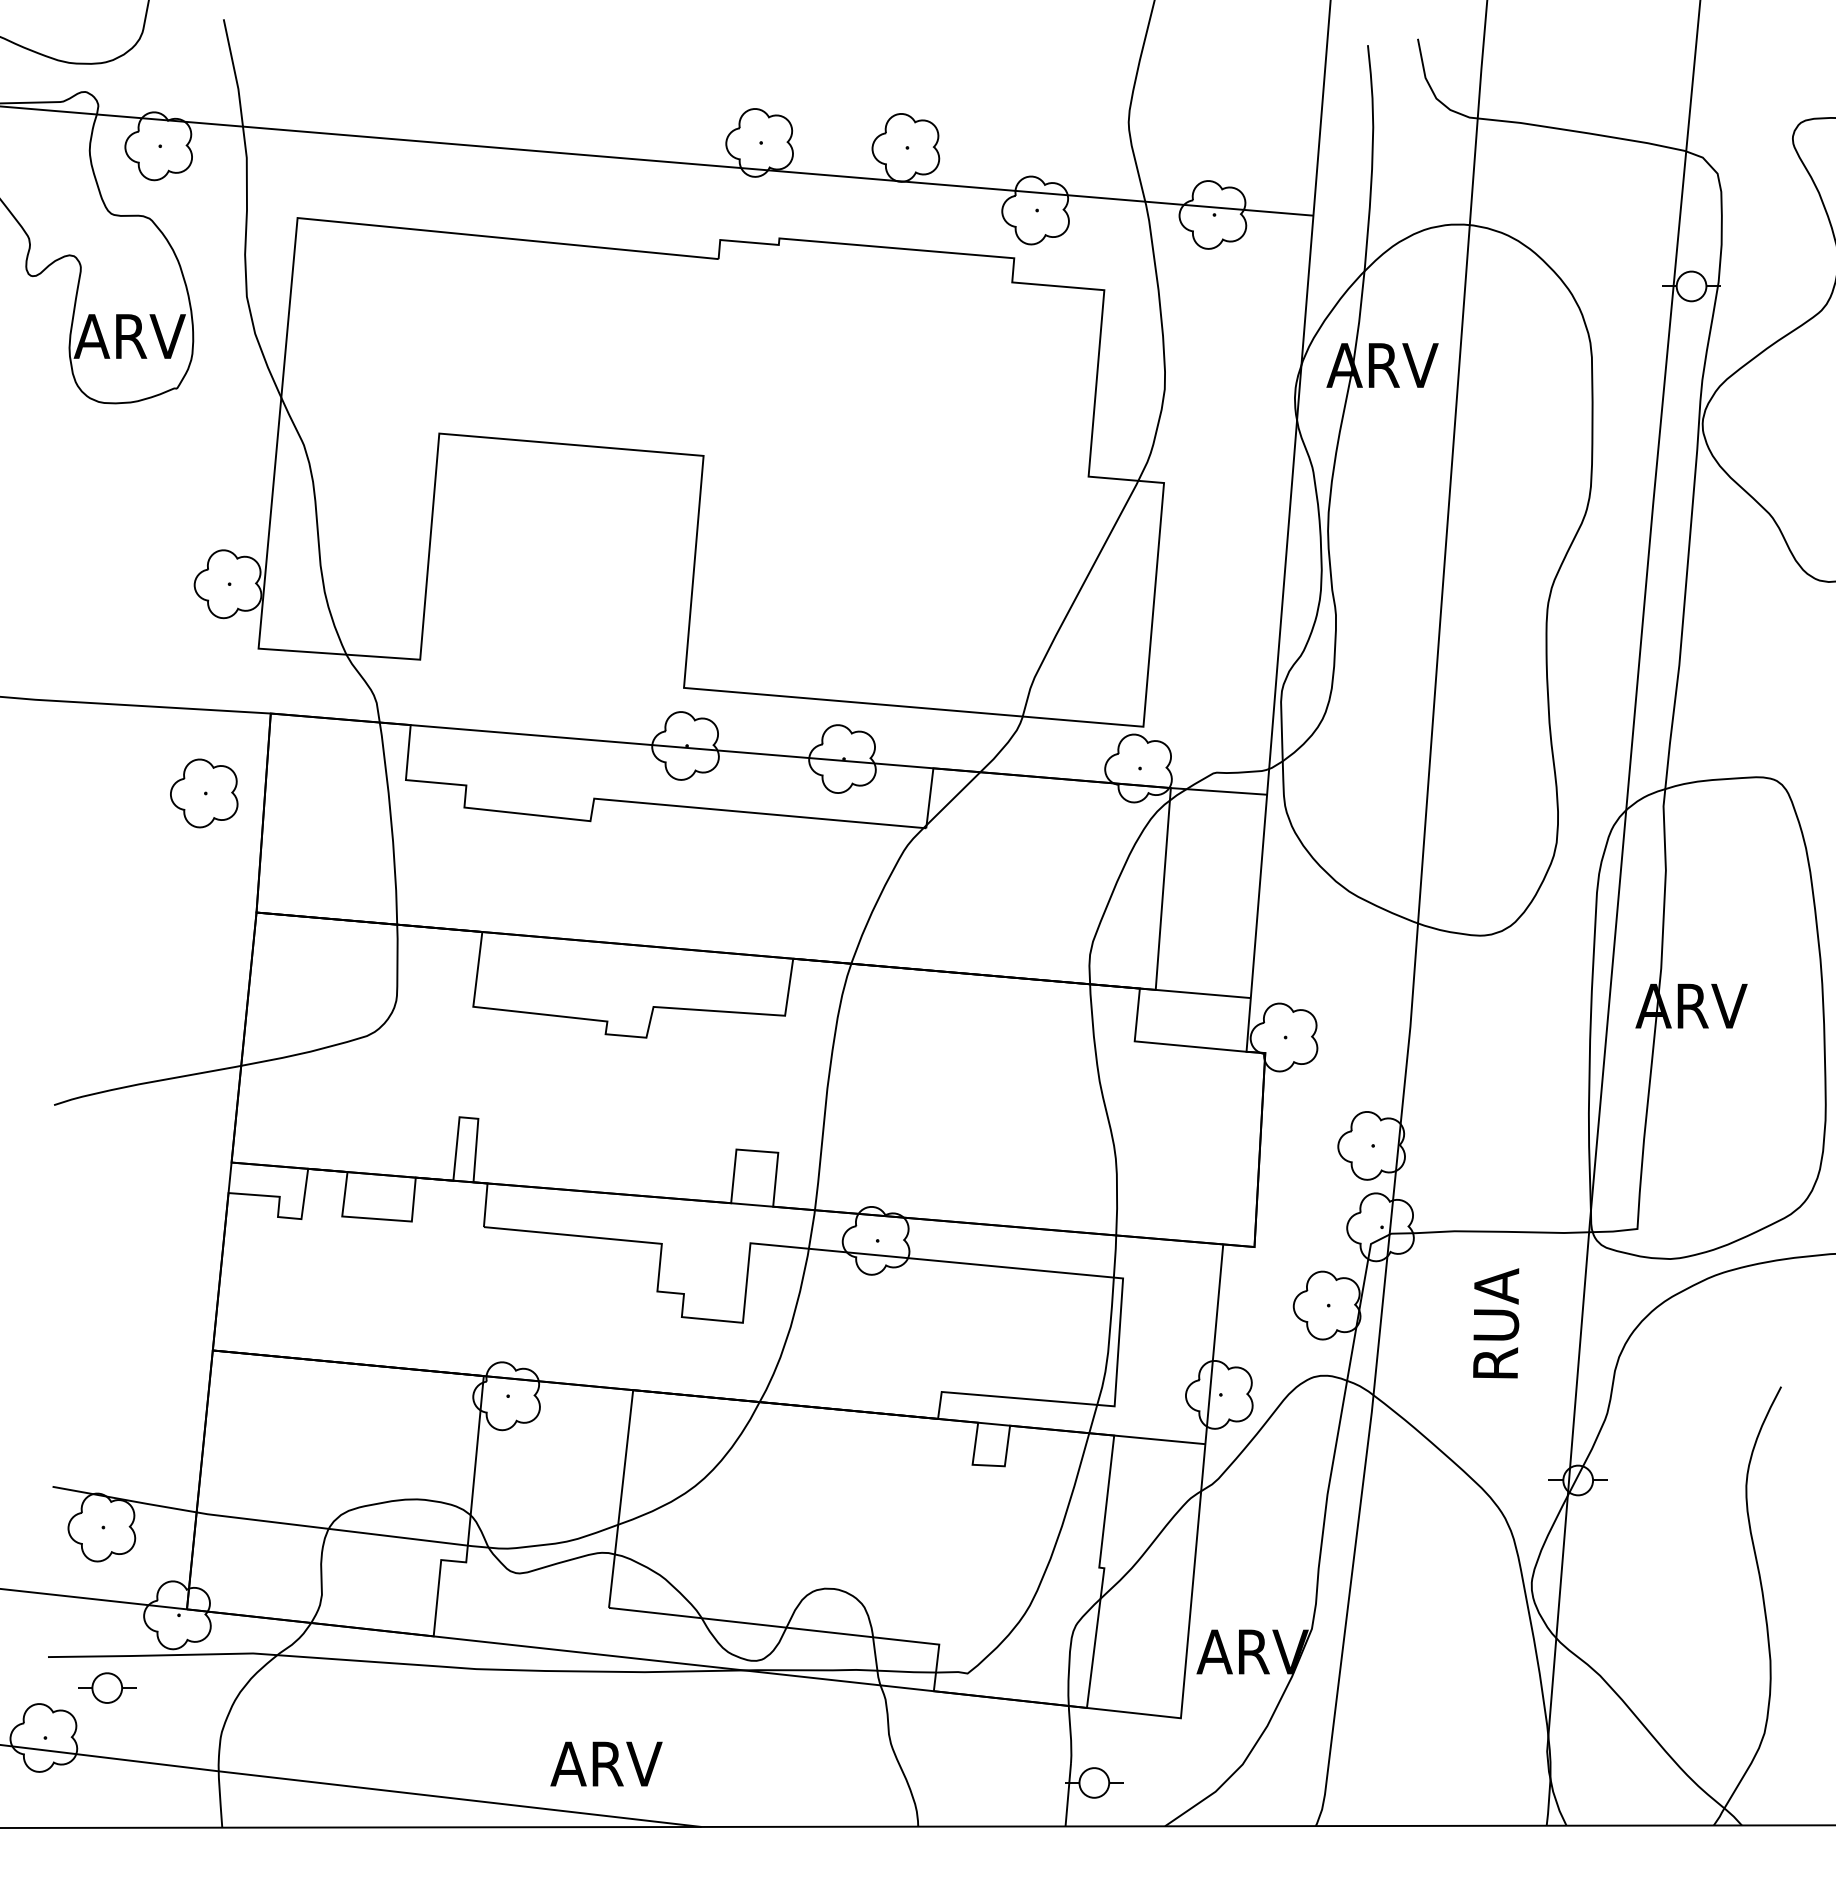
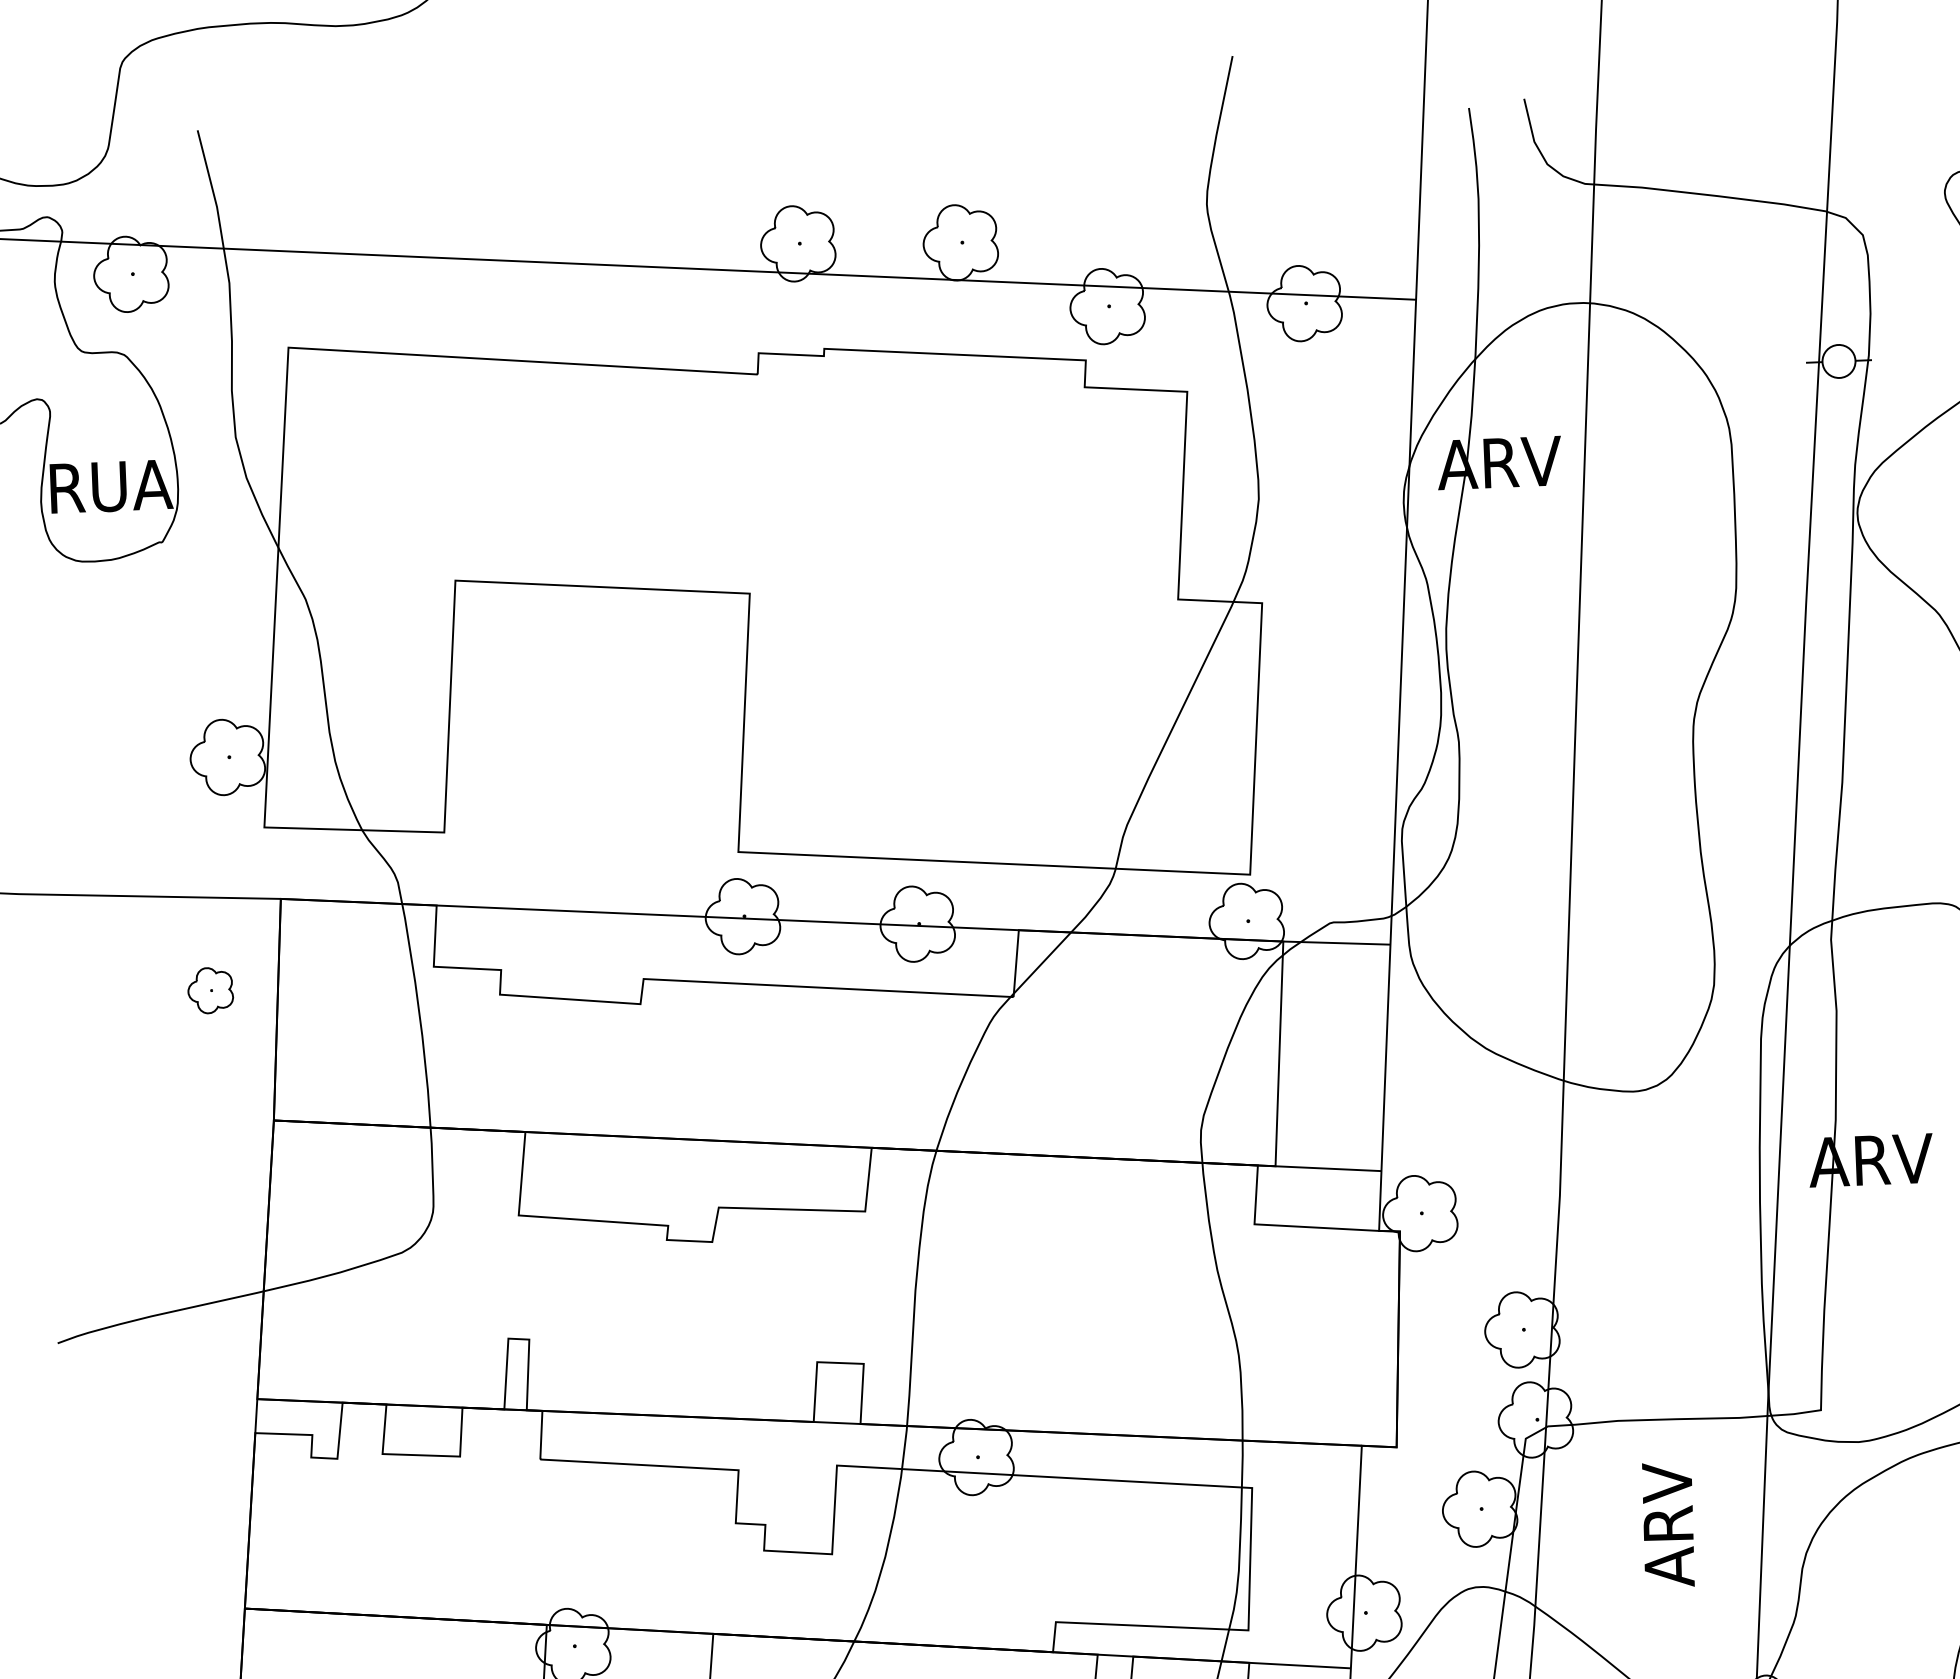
text: (130, 336) -> (108, 486), ARV -> RUA
part: (204, 793) -> (210, 990), size x0.6
text: (1496, 1325) -> (1668, 1523), RUA -> ARV

